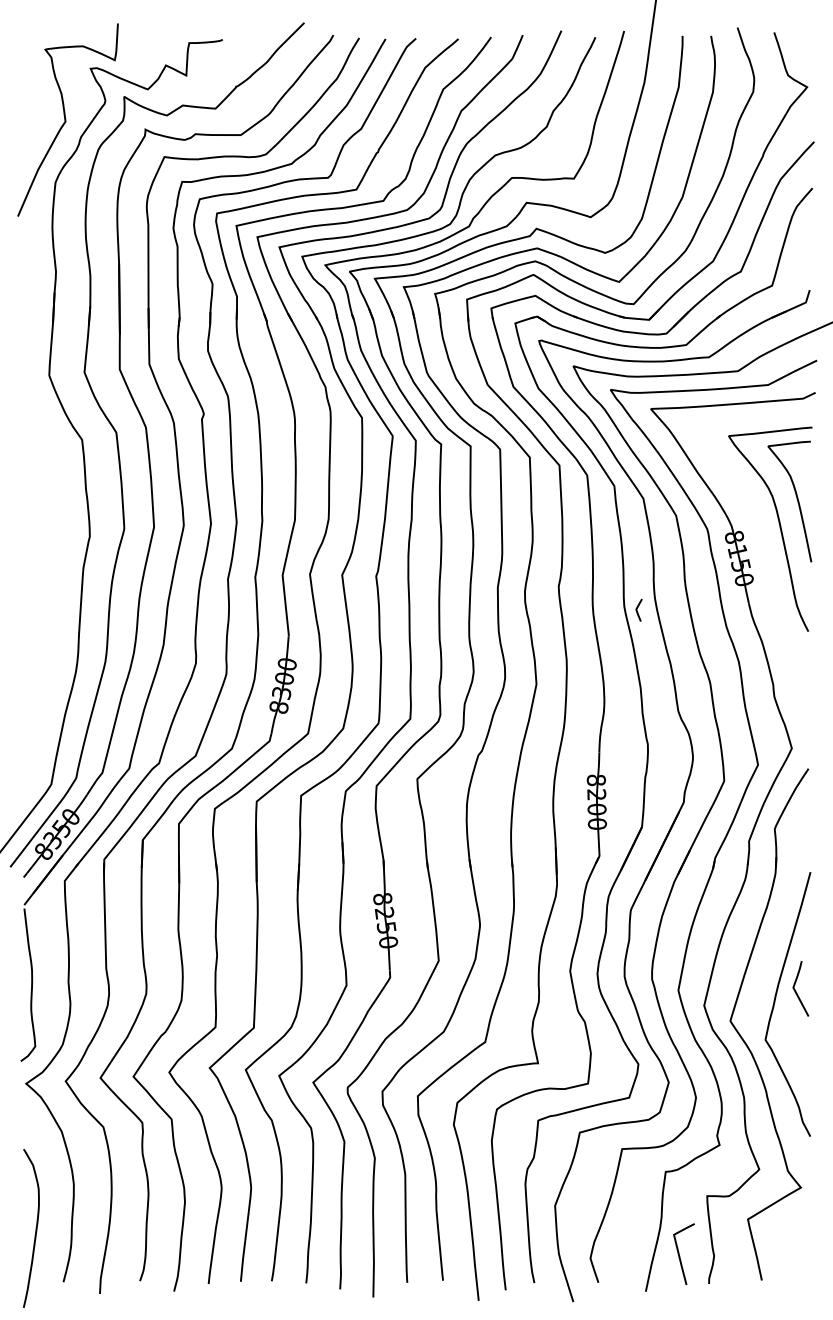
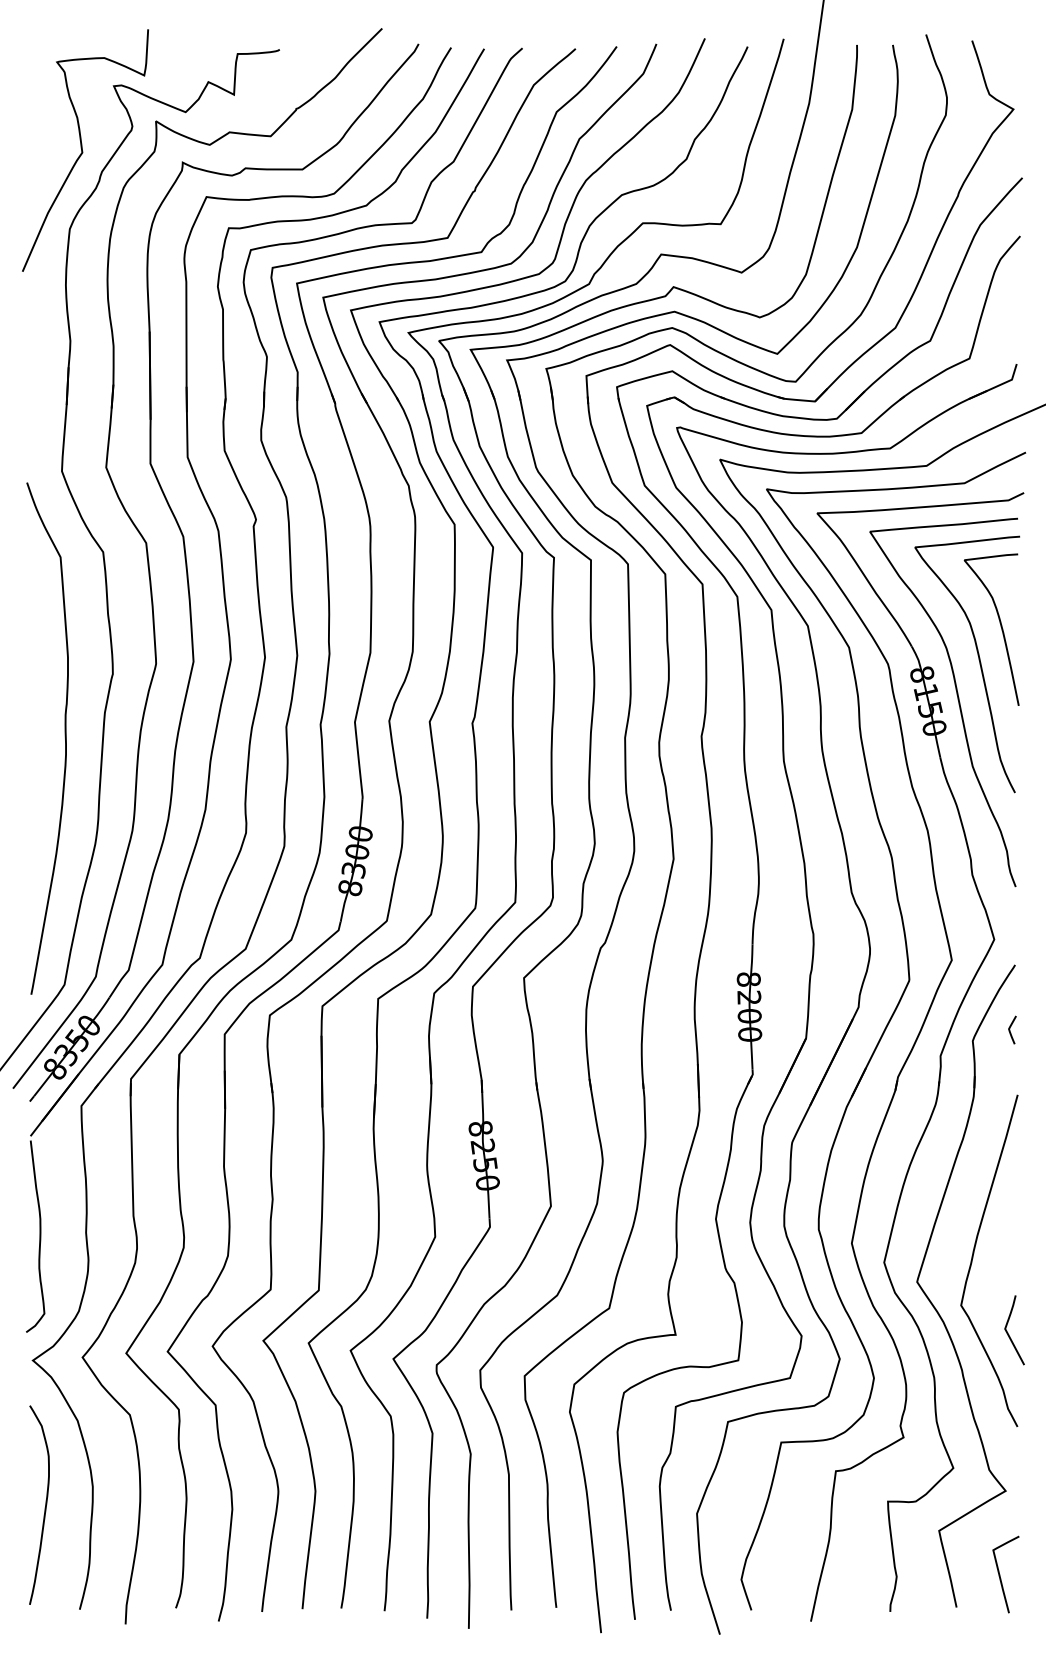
curve: (762, 558) -> (957, 700), added
curve: (51, 587) -> (64, 737), added
curve: (637, 609) -> (1010, 1029), moved
curve: (796, 990) -> (1008, 1332), moved
curve: (35, 1230) -> (44, 1507), moved
curve: (679, 1254) -> (1000, 1574), moved

